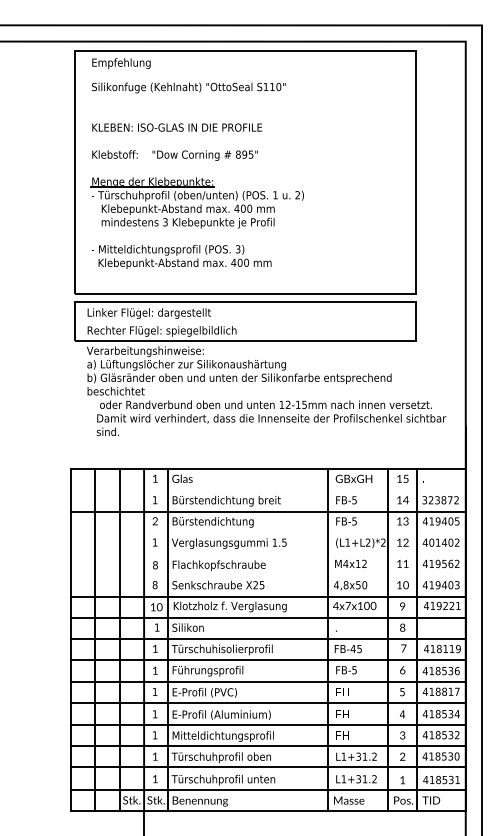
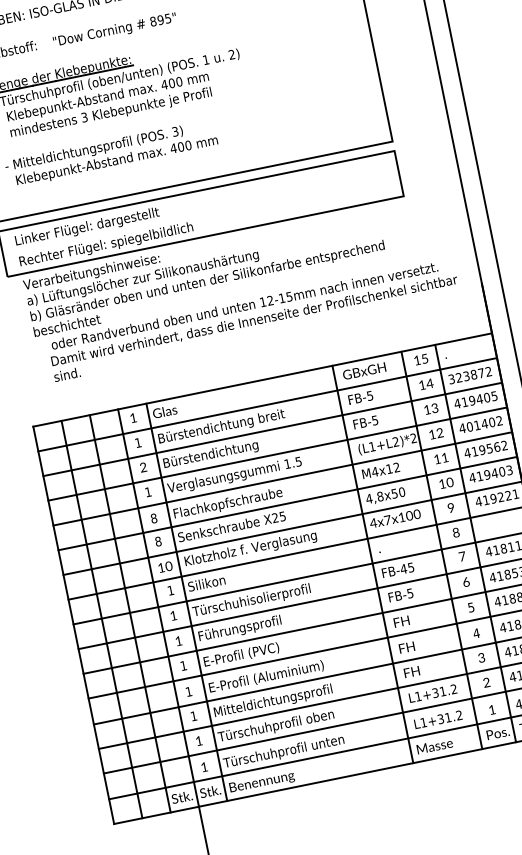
line: (268, 490) -> (267, 404), added
line: (268, 532) -> (277, 453), added
line: (268, 554) -> (282, 479), added
line: (268, 575) -> (287, 503), added

